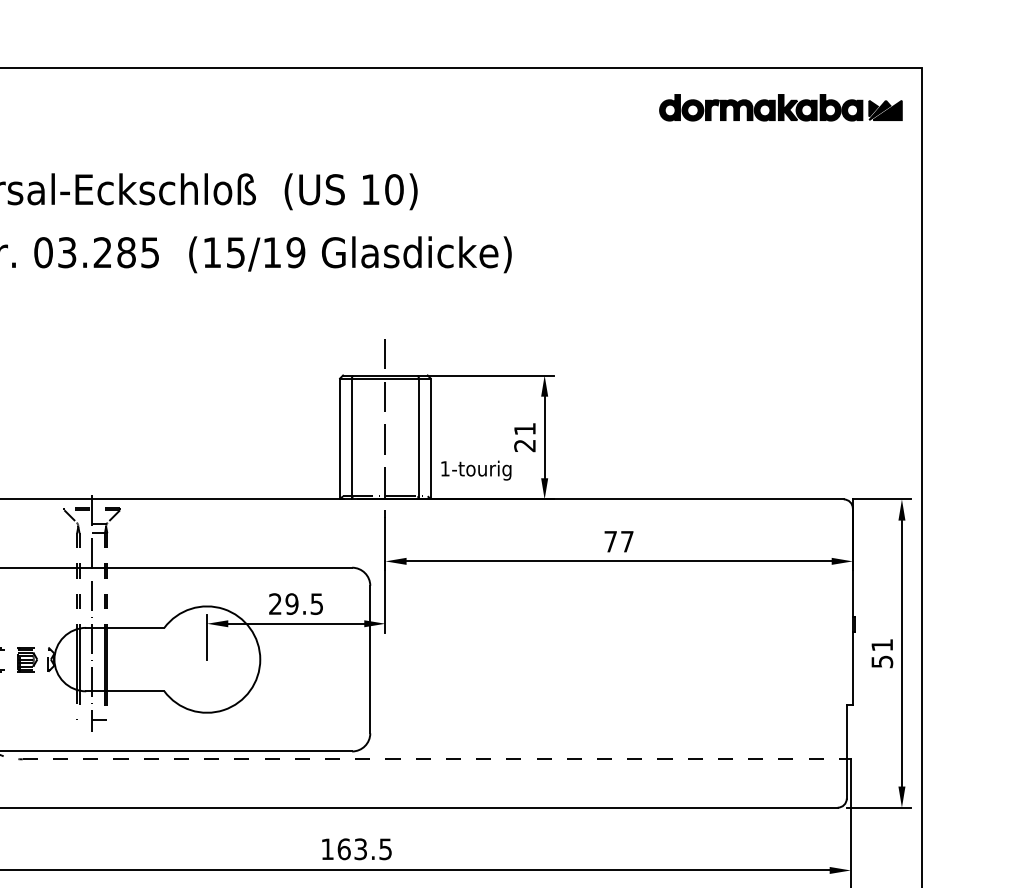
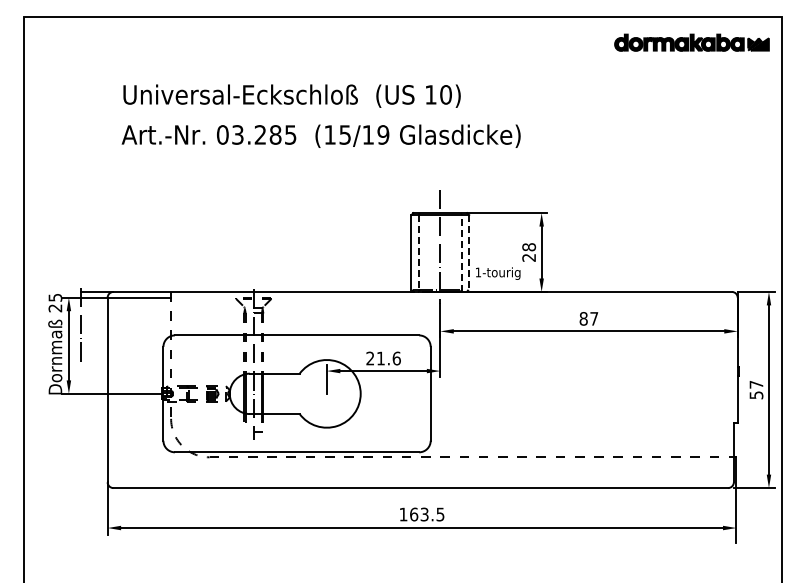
text: (525, 429) -> (529, 247), 21 -> 28
line: (418, 437) -> (461, 252), solid -> dashed
line: (351, 438) -> (418, 253), solid -> dashed
line: (431, 438) -> (469, 253), solid -> dashed
text: (610, 541) -> (583, 318), 77 -> 87
text: (303, 604) -> (388, 358), 29.5 -> 21.6
text: (882, 644) -> (756, 384), 51 -> 57

